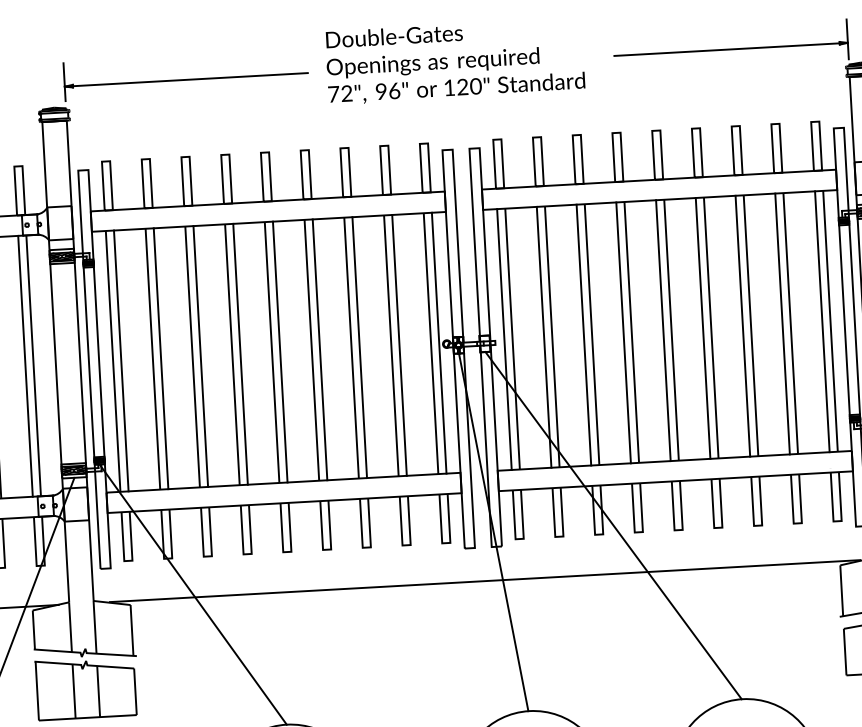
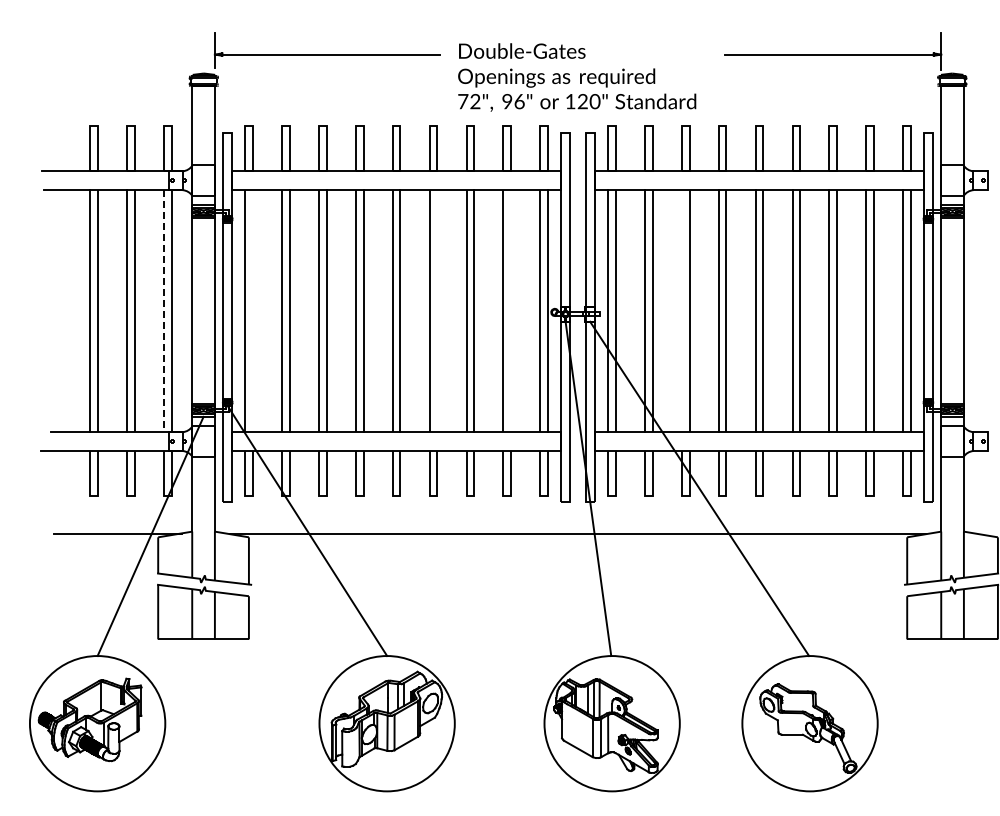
text: (455, 61) -> (577, 77), moved
line: (584, 335) -> (682, 311), removed
line: (400, 345) -> (511, 311), removed
line: (320, 350) -> (437, 311), removed
line: (120, 361) -> (252, 311), removed
line: (25, 366) -> (164, 311), solid -> dashed

